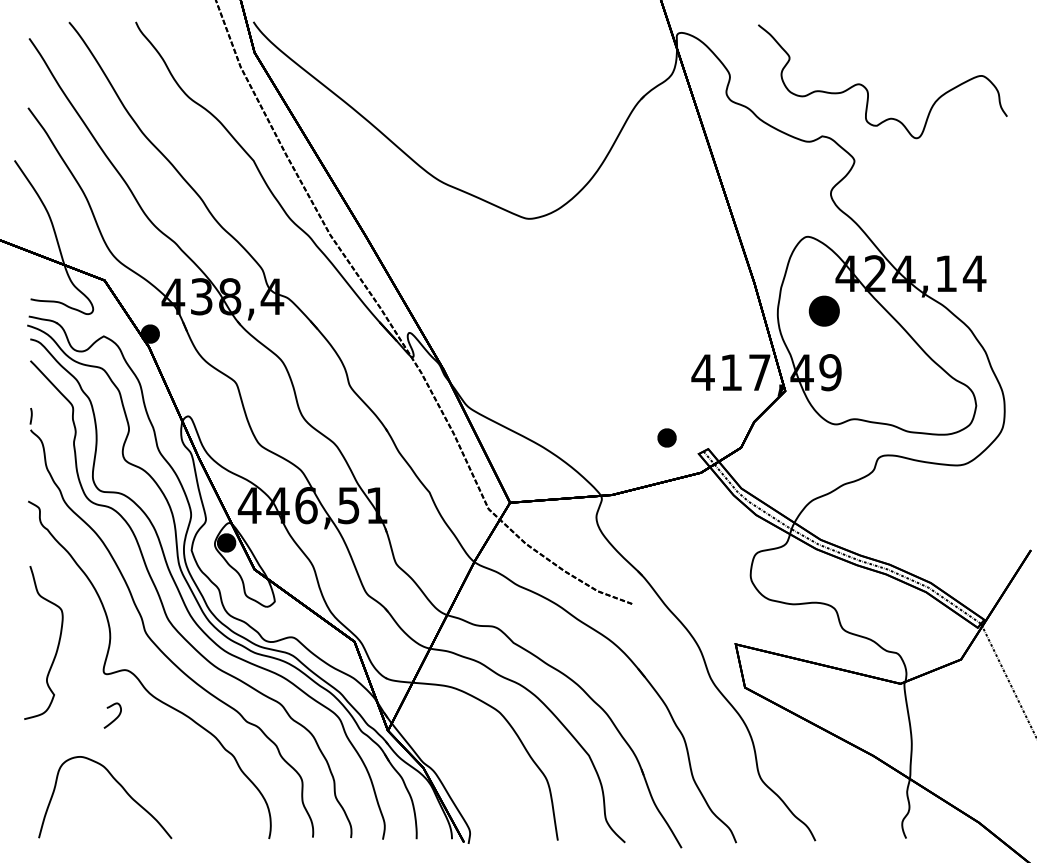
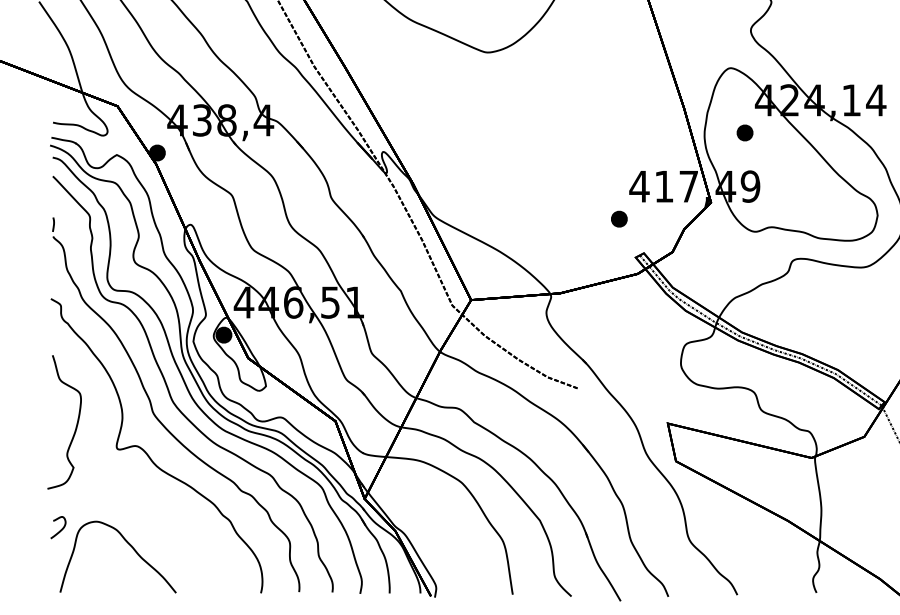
part: (823, 310) -> (744, 132), size x0.62
part: (666, 437) -> (618, 218), moved
curve: (114, 718) -> (59, 530), moved

